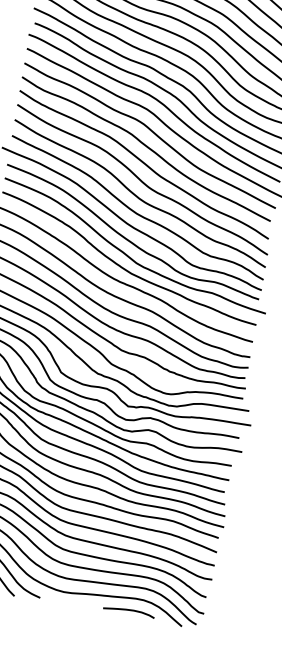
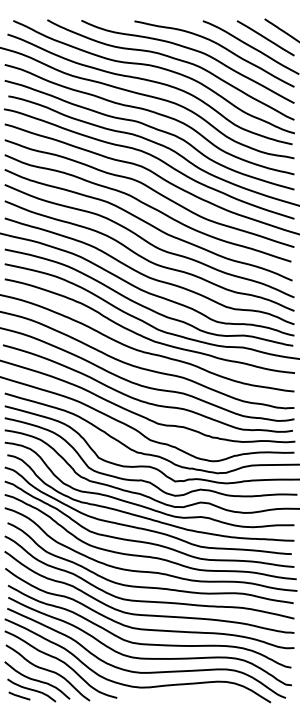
curve: (128, 610) -> (212, 695), removed

